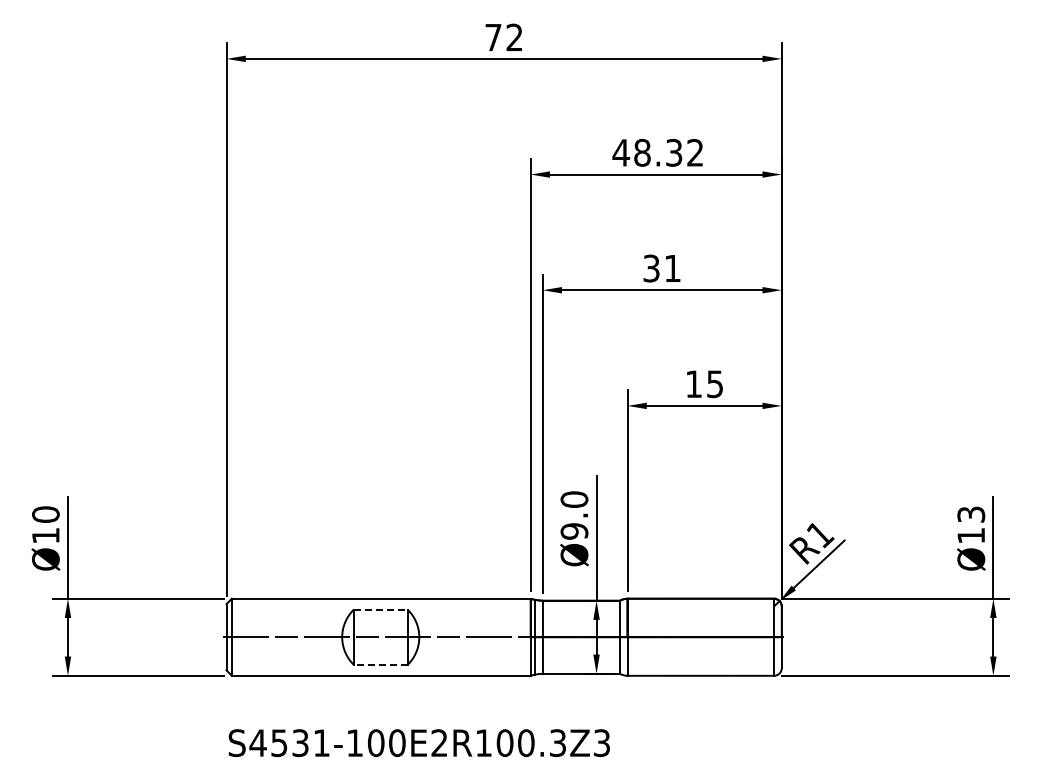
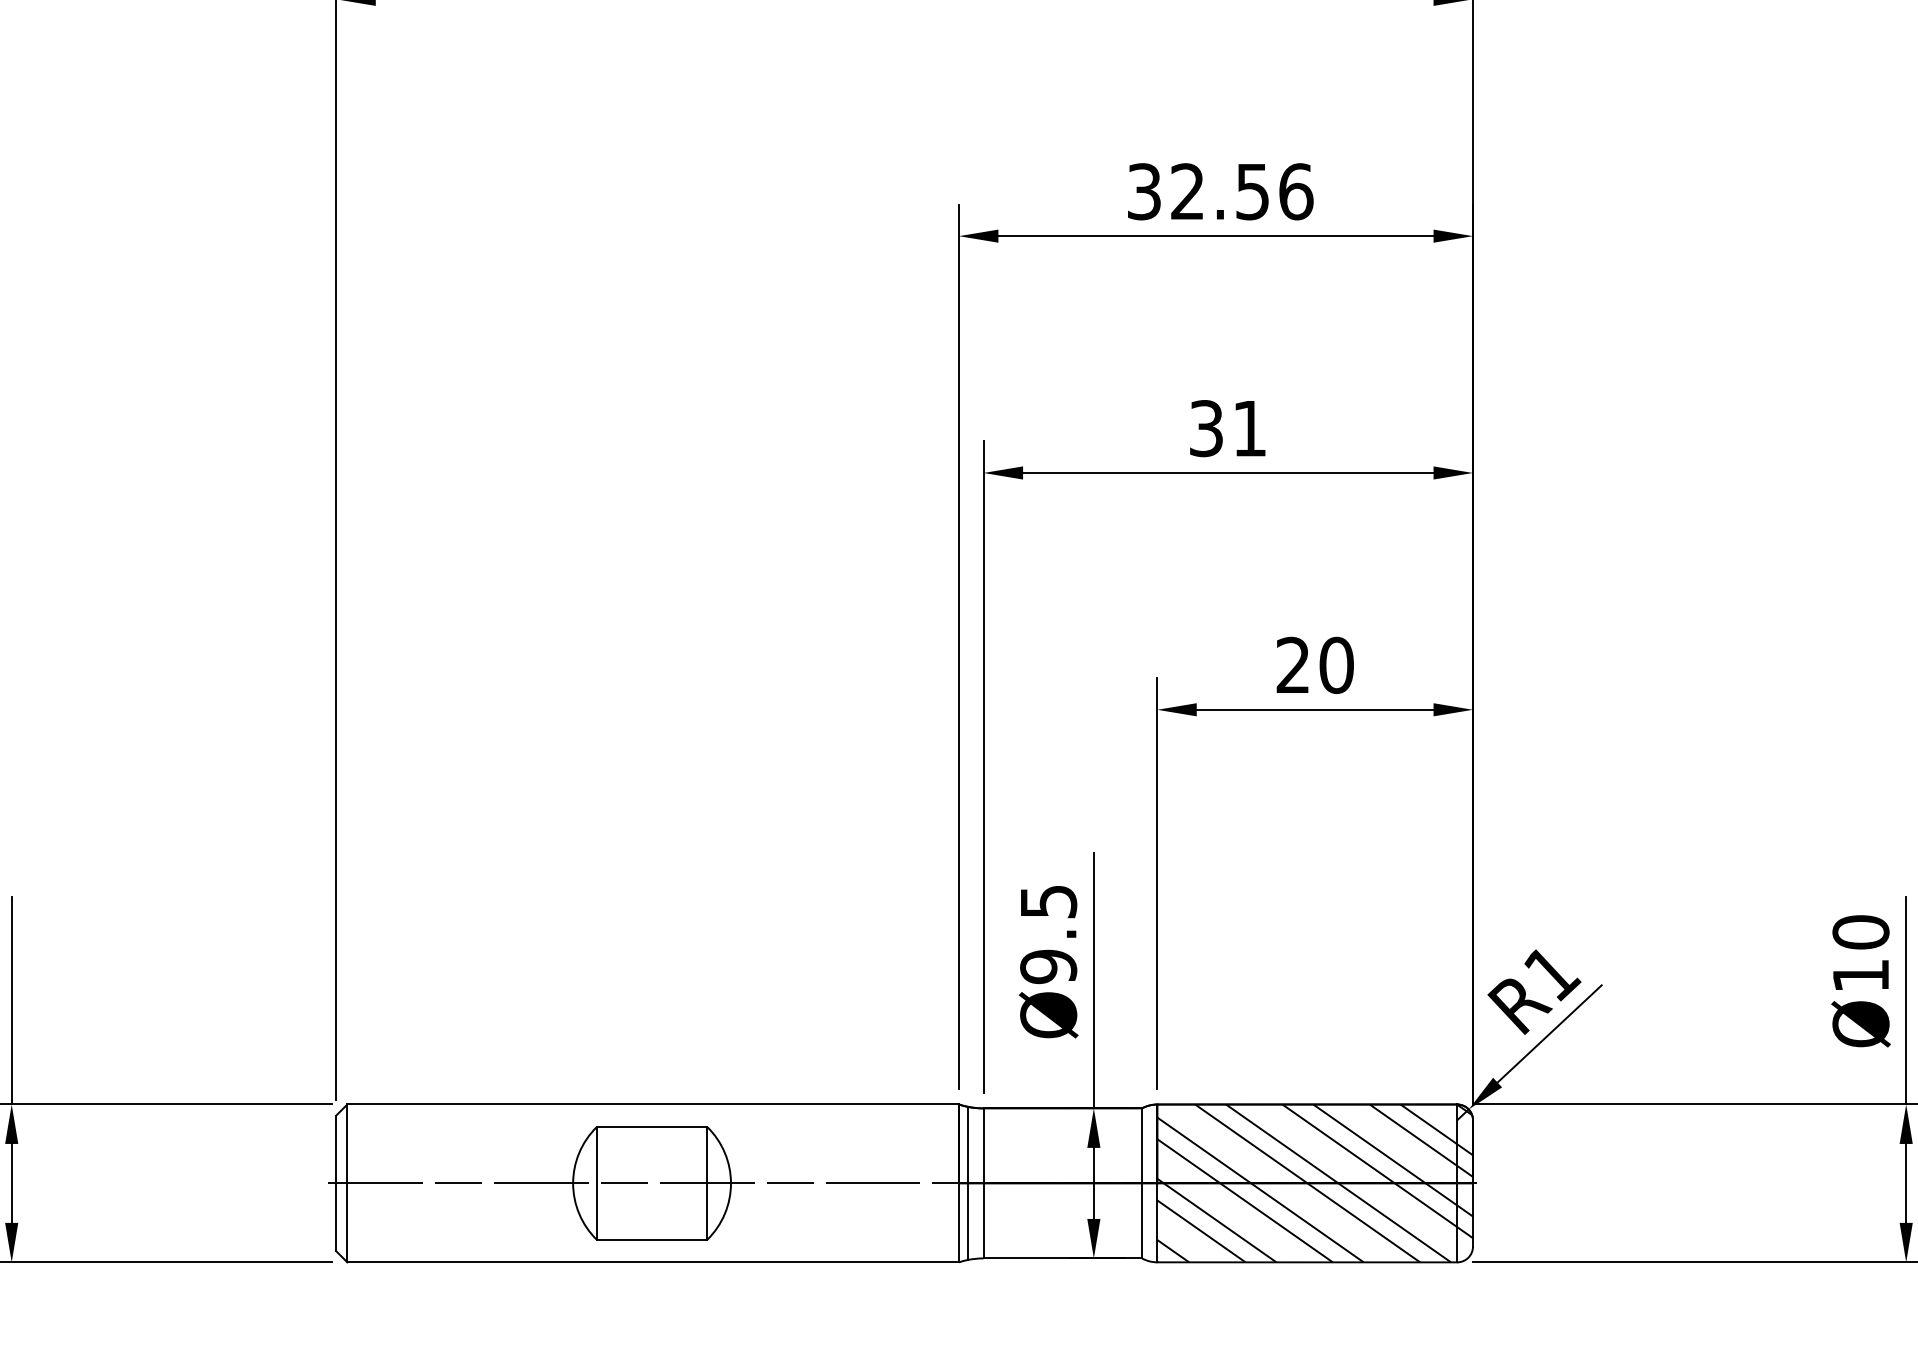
text: (657, 152) -> (1218, 190), 48.32 -> 32.56
text: (704, 384) -> (1314, 665), 15 -> 20
text: (574, 499) -> (1048, 901), Ø9.0 -> Ø9.5
text: (971, 514) -> (1861, 932), Ø13 -> Ø10
line: (380, 609) -> (651, 1126), dashed -> solid
hatch: (704, 636) -> (1314, 1181), added
line: (380, 664) -> (651, 1239), dashed -> solid

